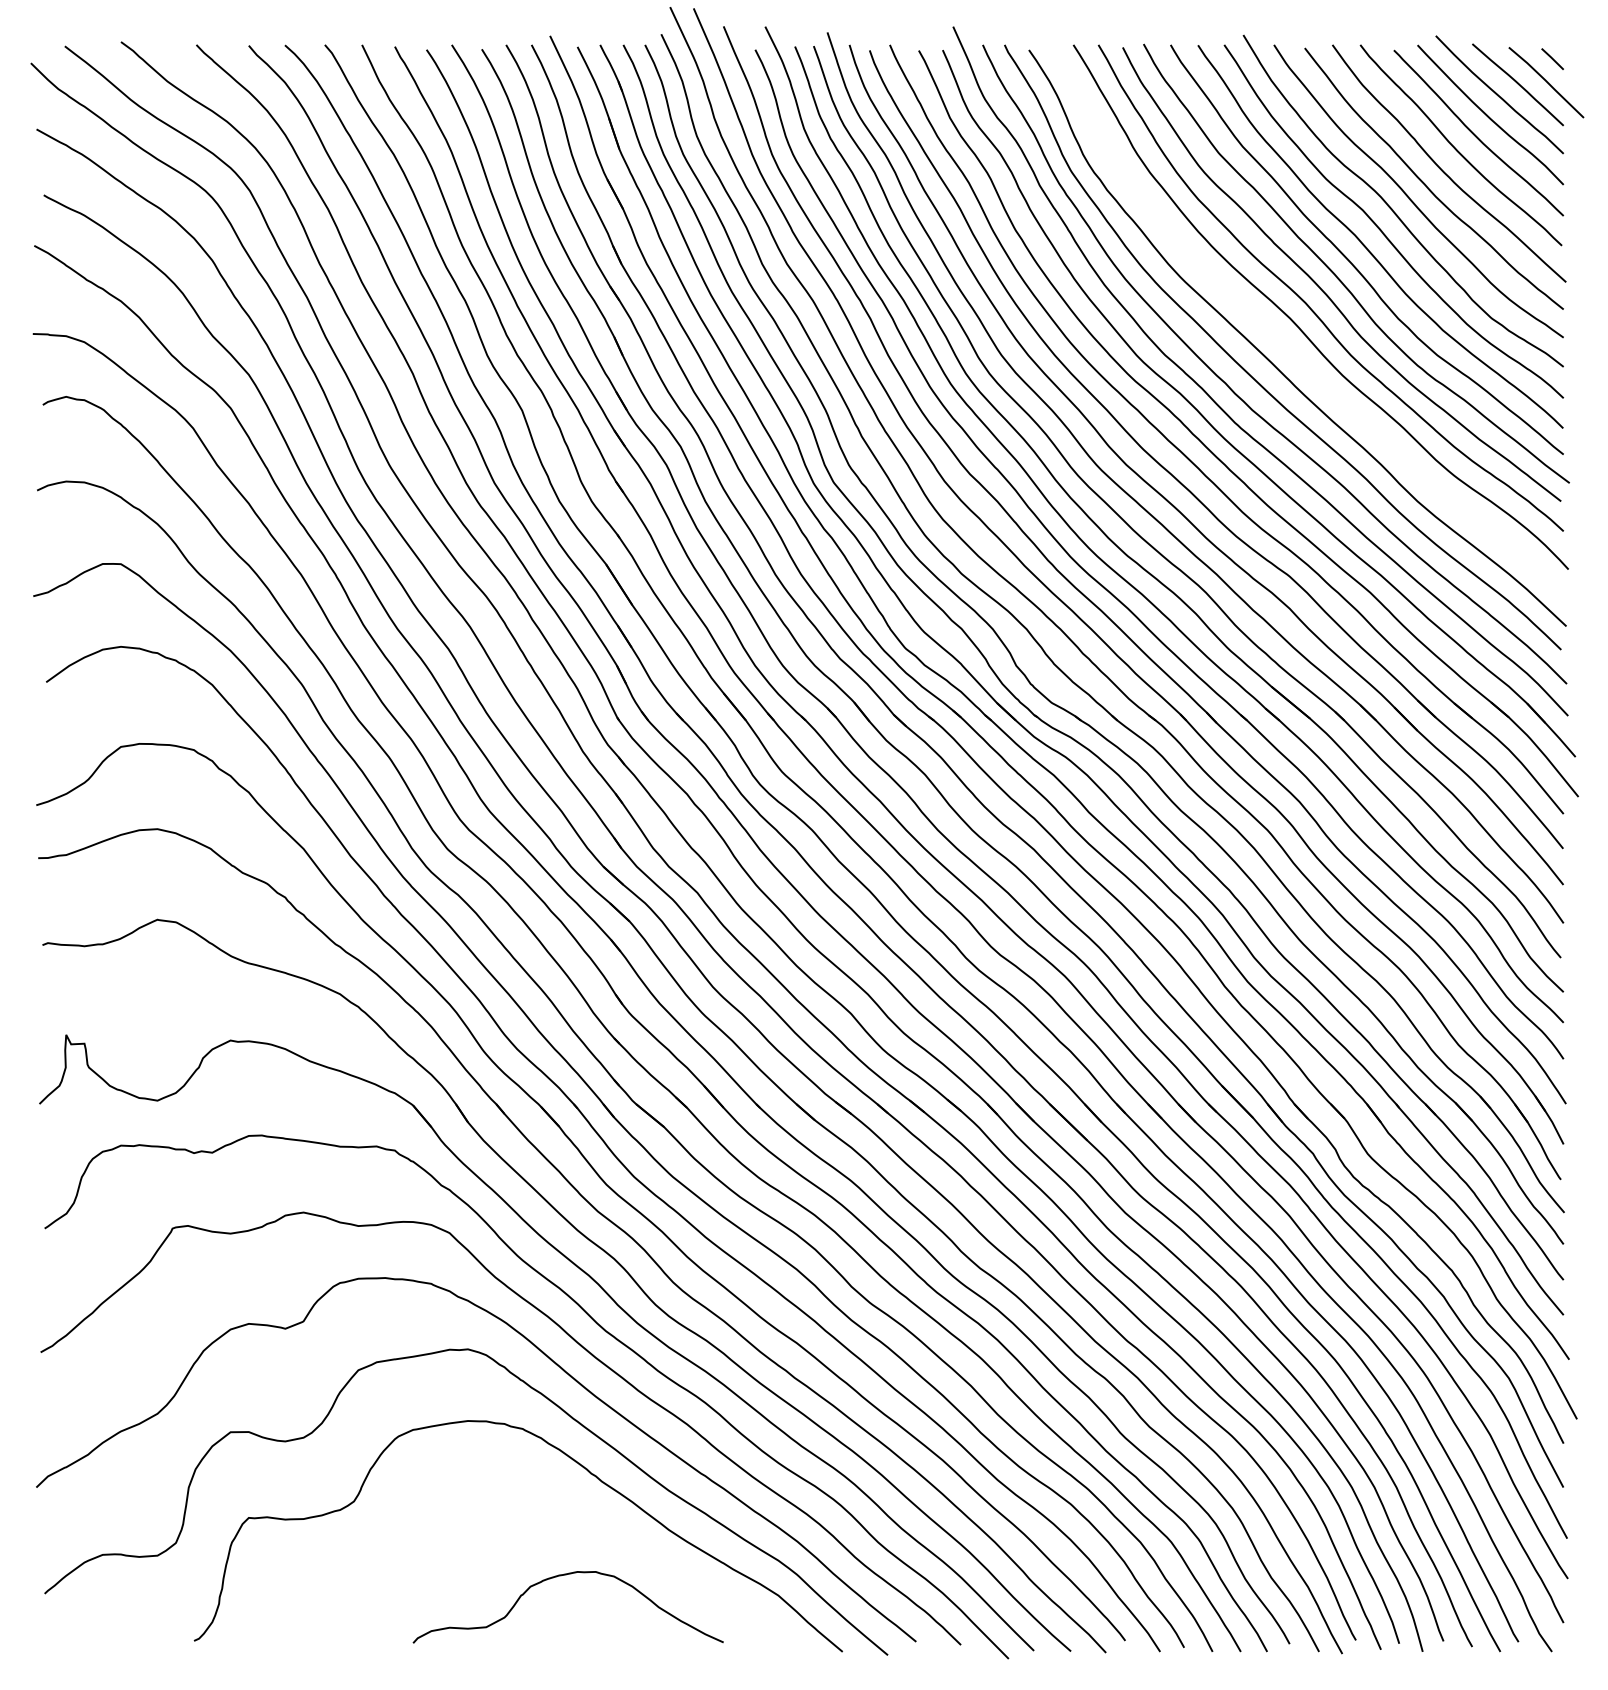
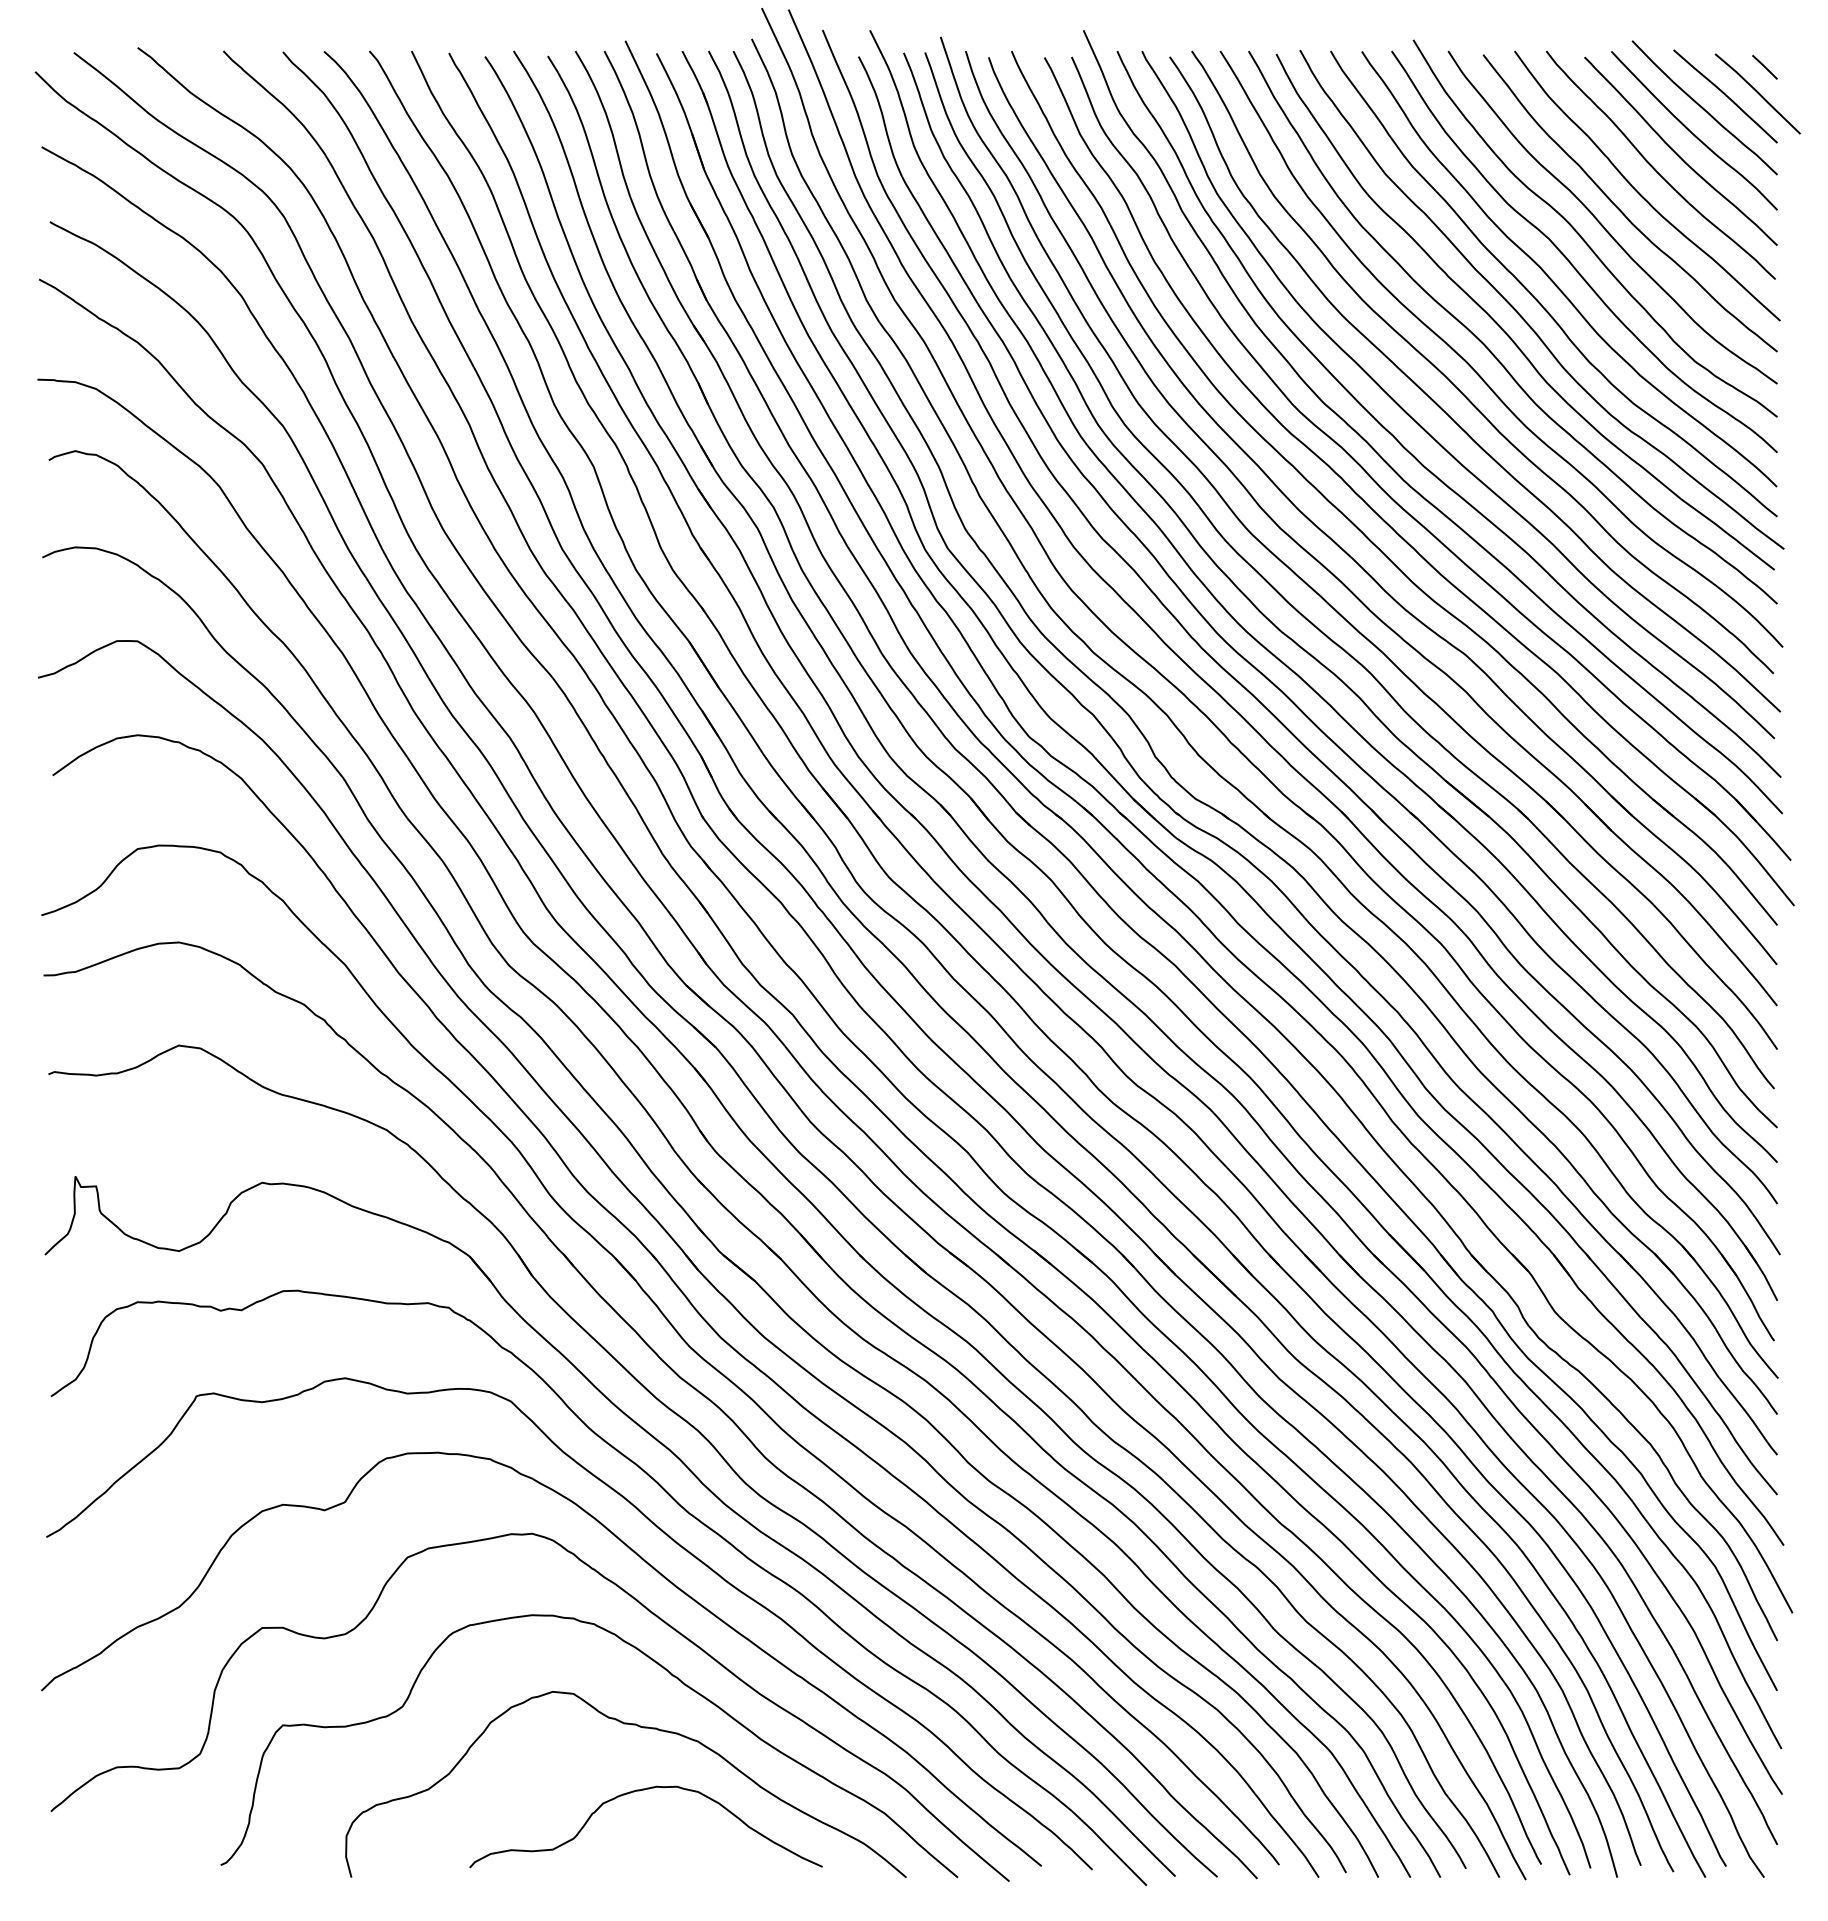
curve: (1282, 340) -> (1457, 387), added
curve: (562, 1519) -> (639, 1727), added

